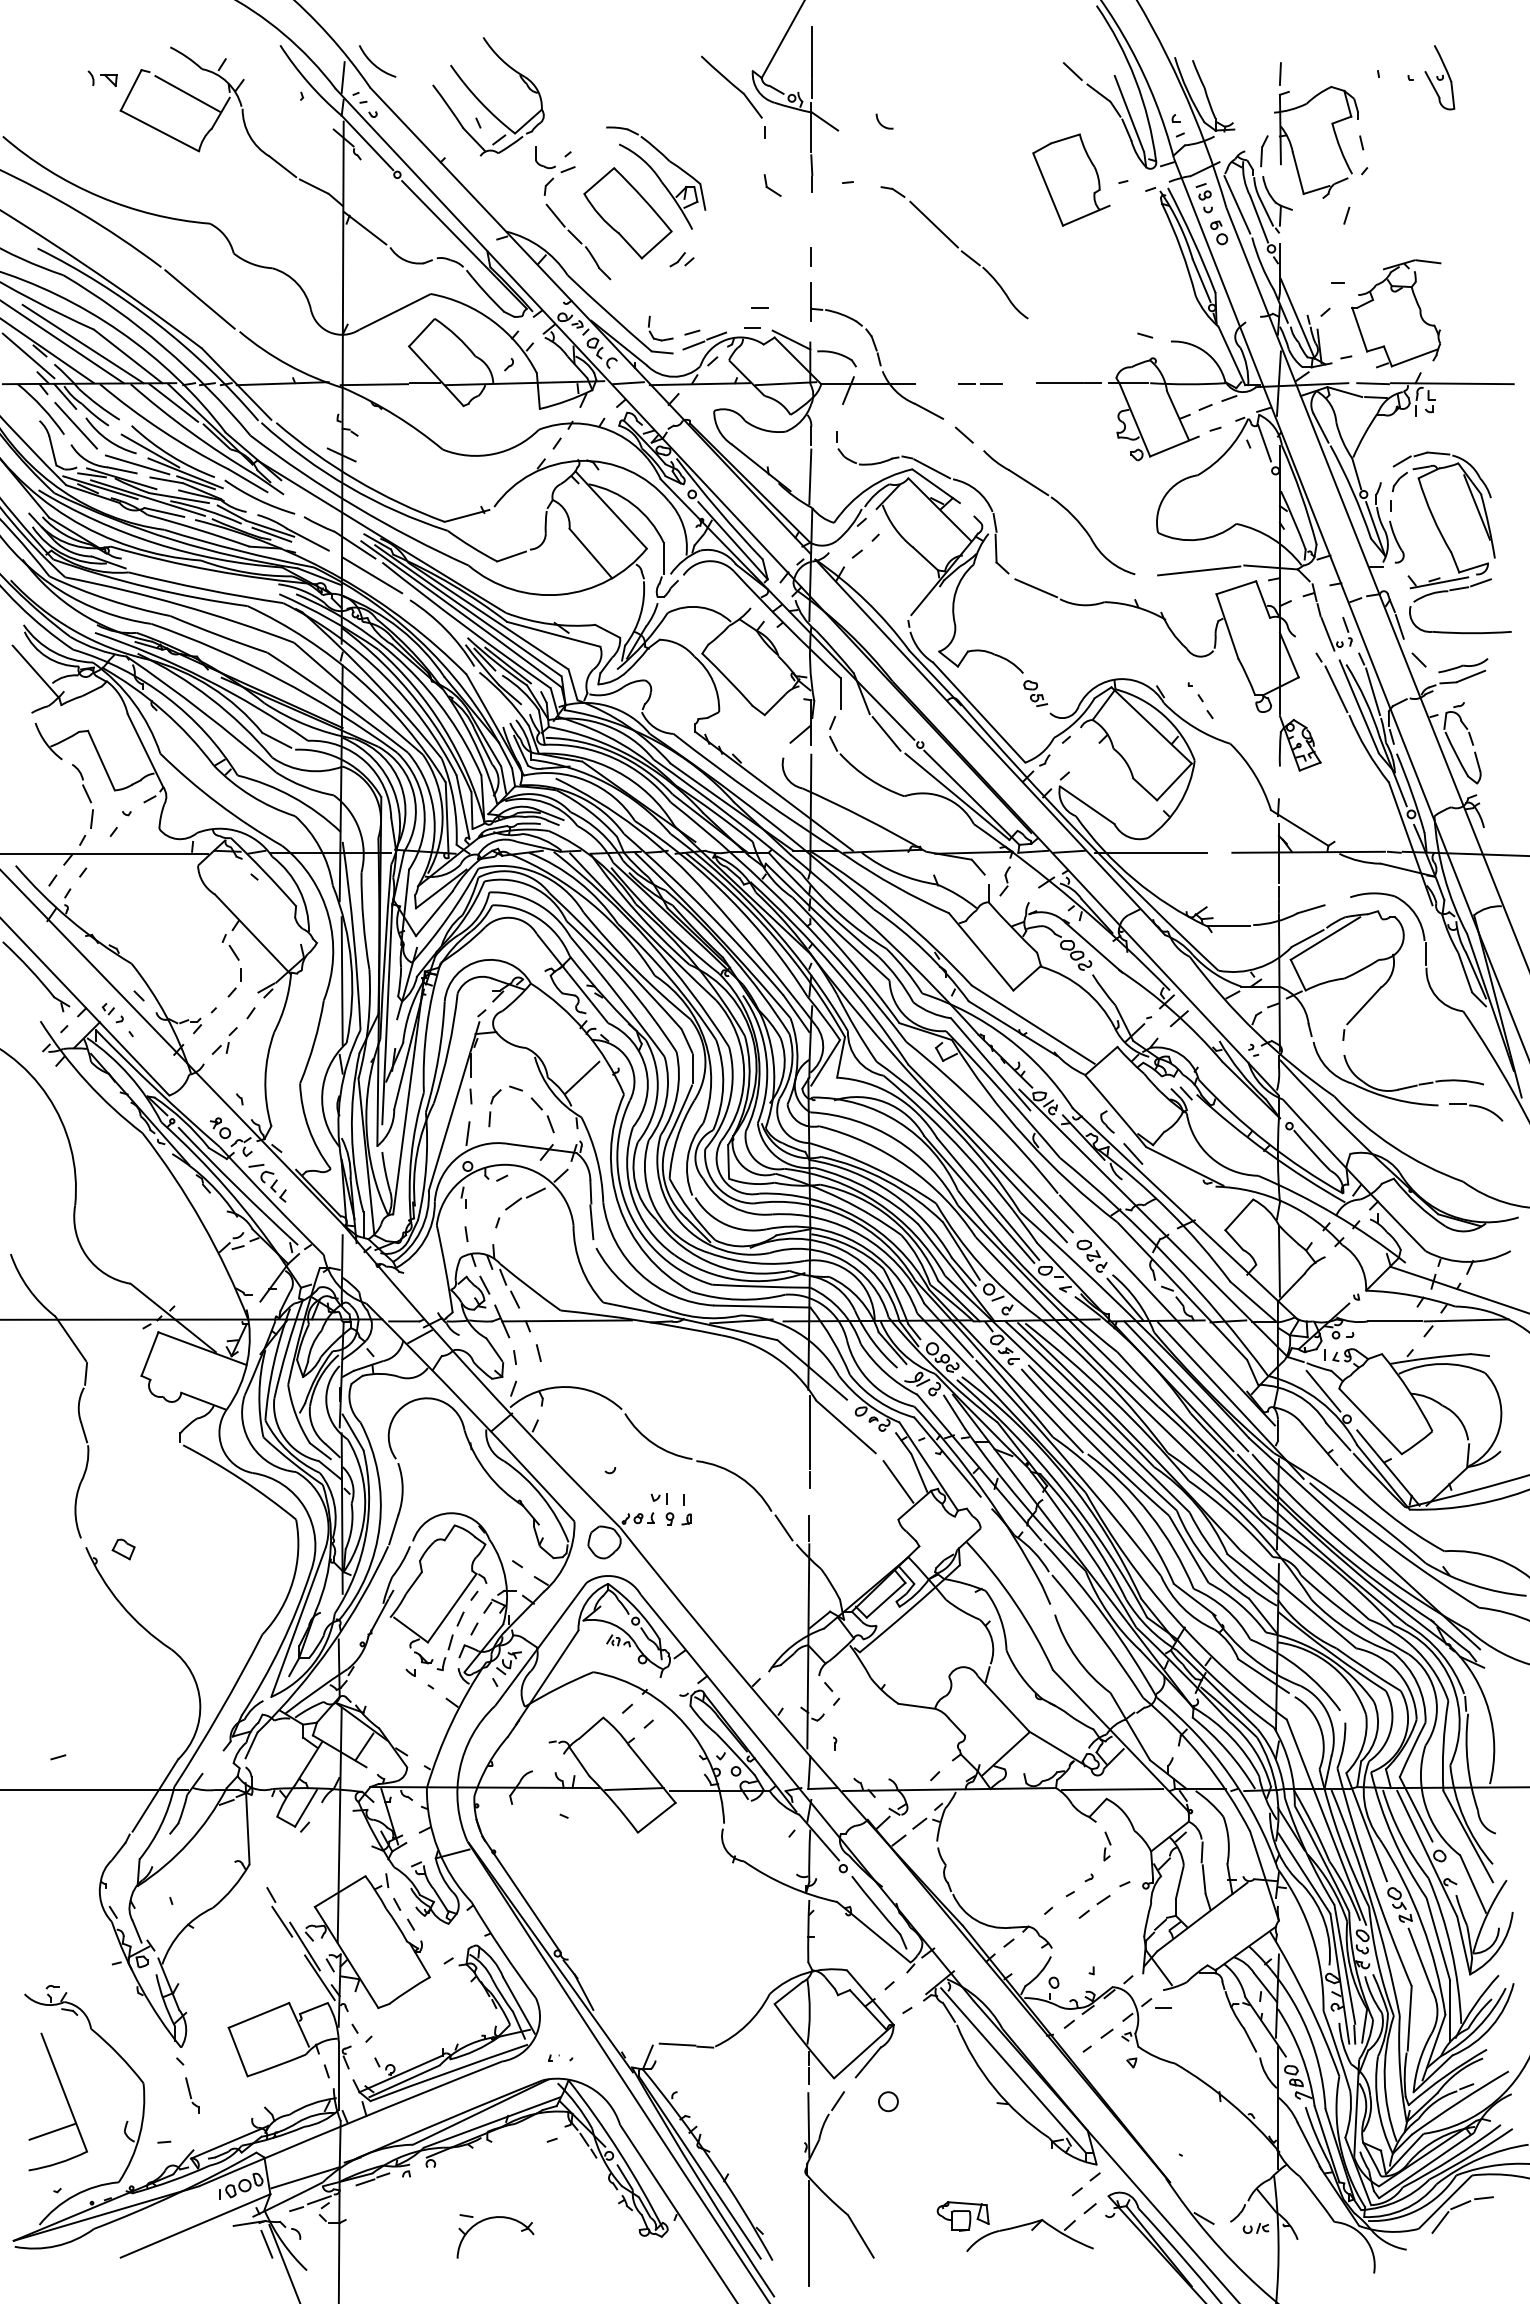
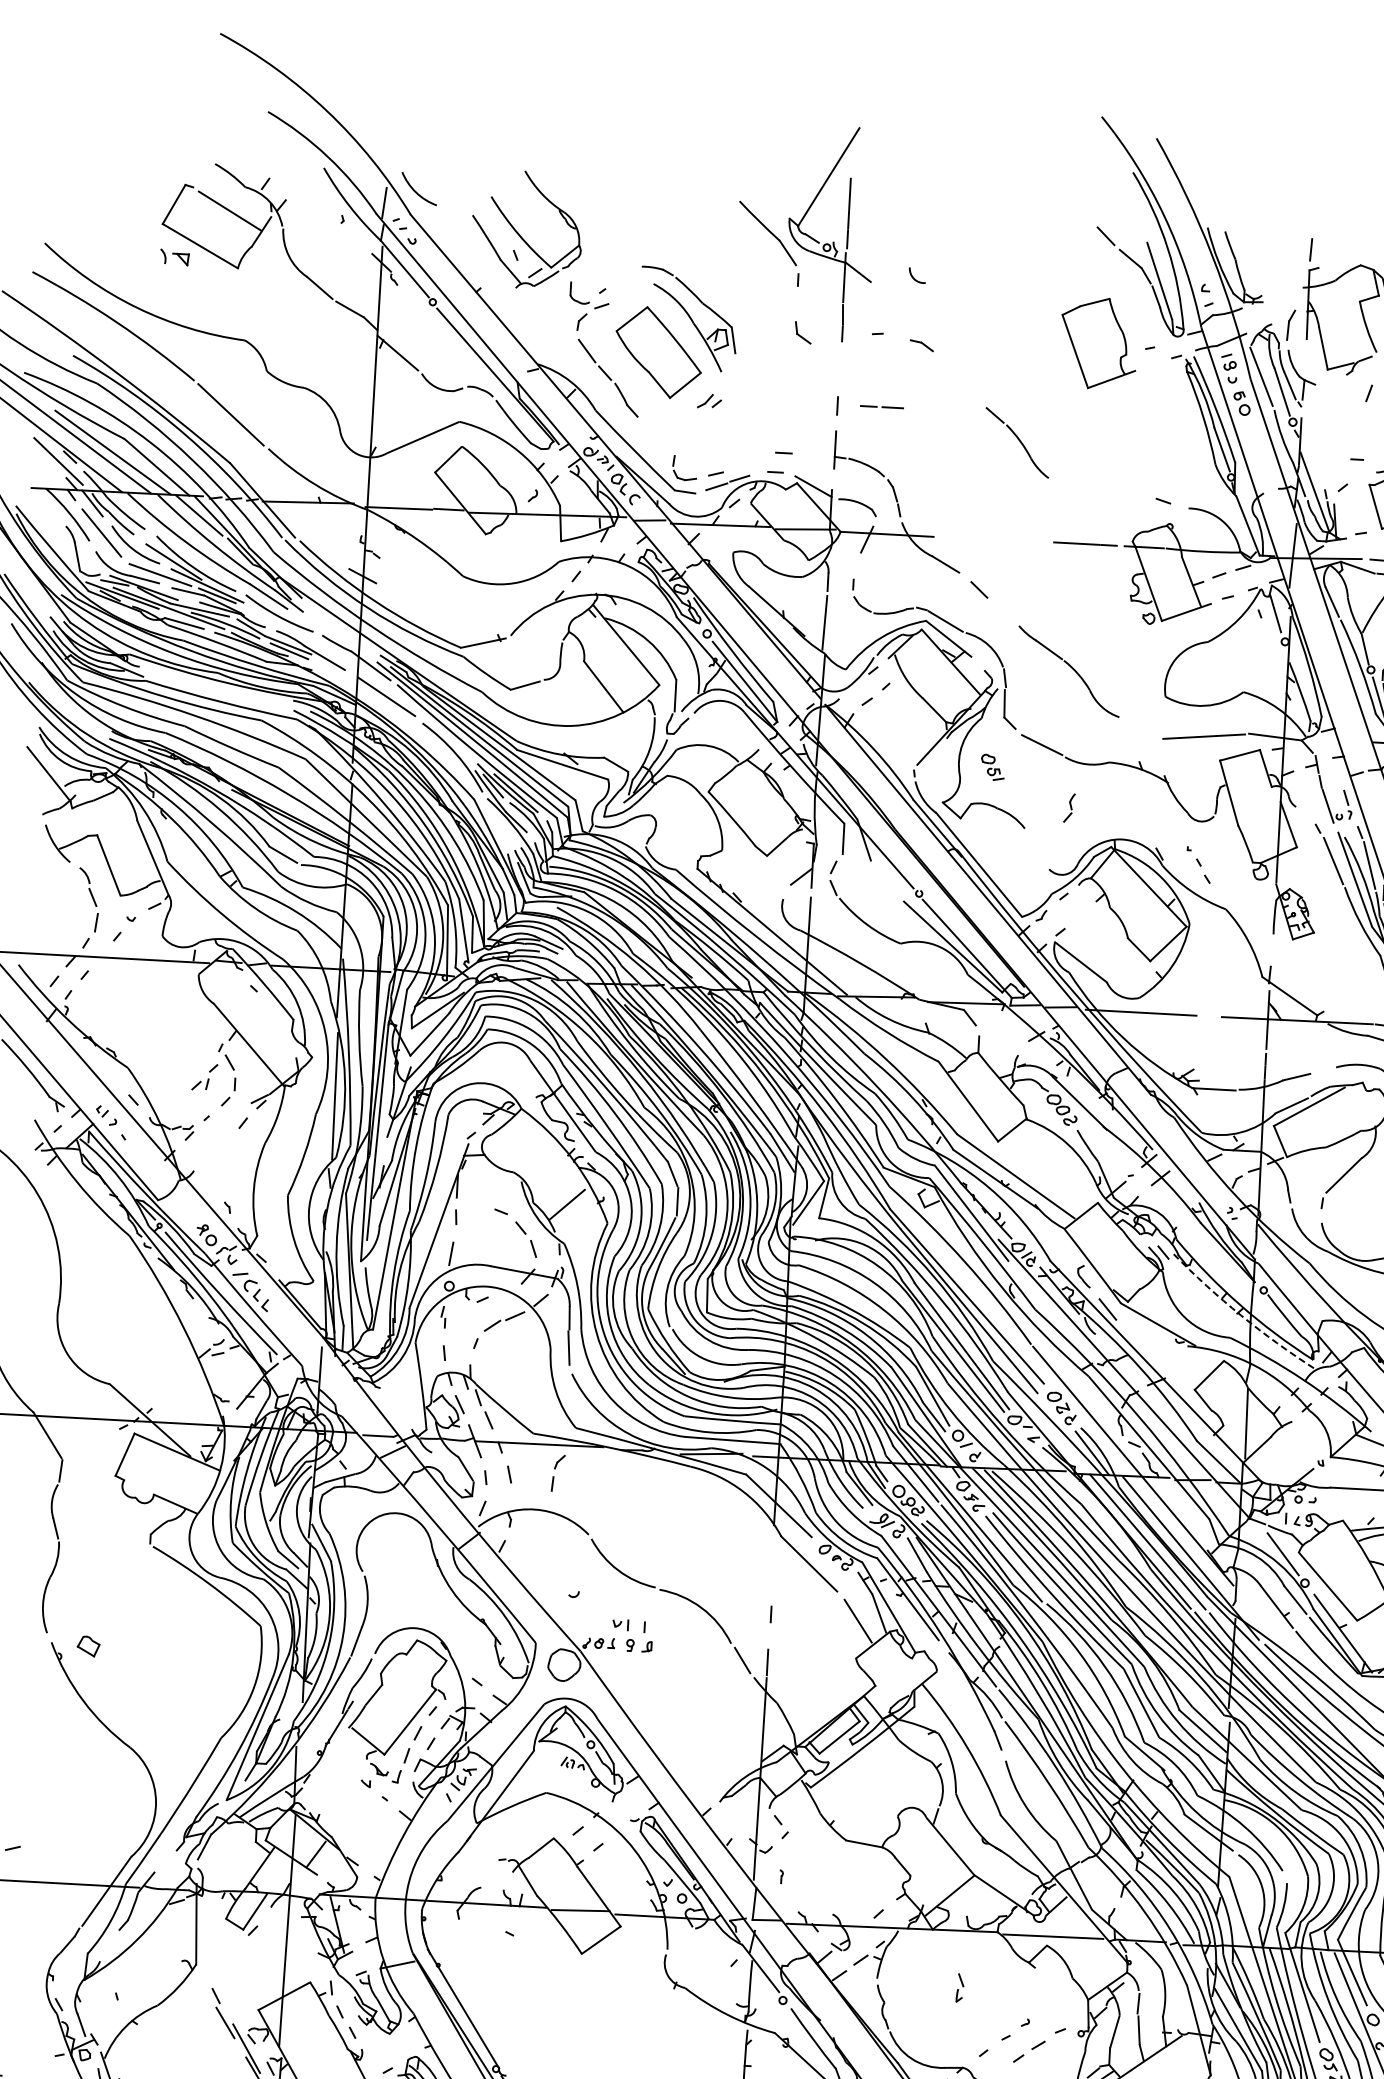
part: (102, 78) -> (174, 257), moved
line: (933, 224) -> (960, 380), removed
line: (980, 383) -> (882, 406), moved
part: (1059, 512) -> (1069, 671), size x0.7
part: (1035, 693) -> (992, 767), moved
line: (886, 733) -> (886, 880), removed
part: (1004, 881) -> (1068, 808), moved
part: (224, 1040) -> (204, 1076), moved
part: (494, 1108) -> (557, 1473), moved
arc: (1267, 1152) -> (1240, 1315), solid -> dashed
line: (810, 1432) -> (773, 1567), removed
part: (1107, 1846) -> (960, 1988), moved

